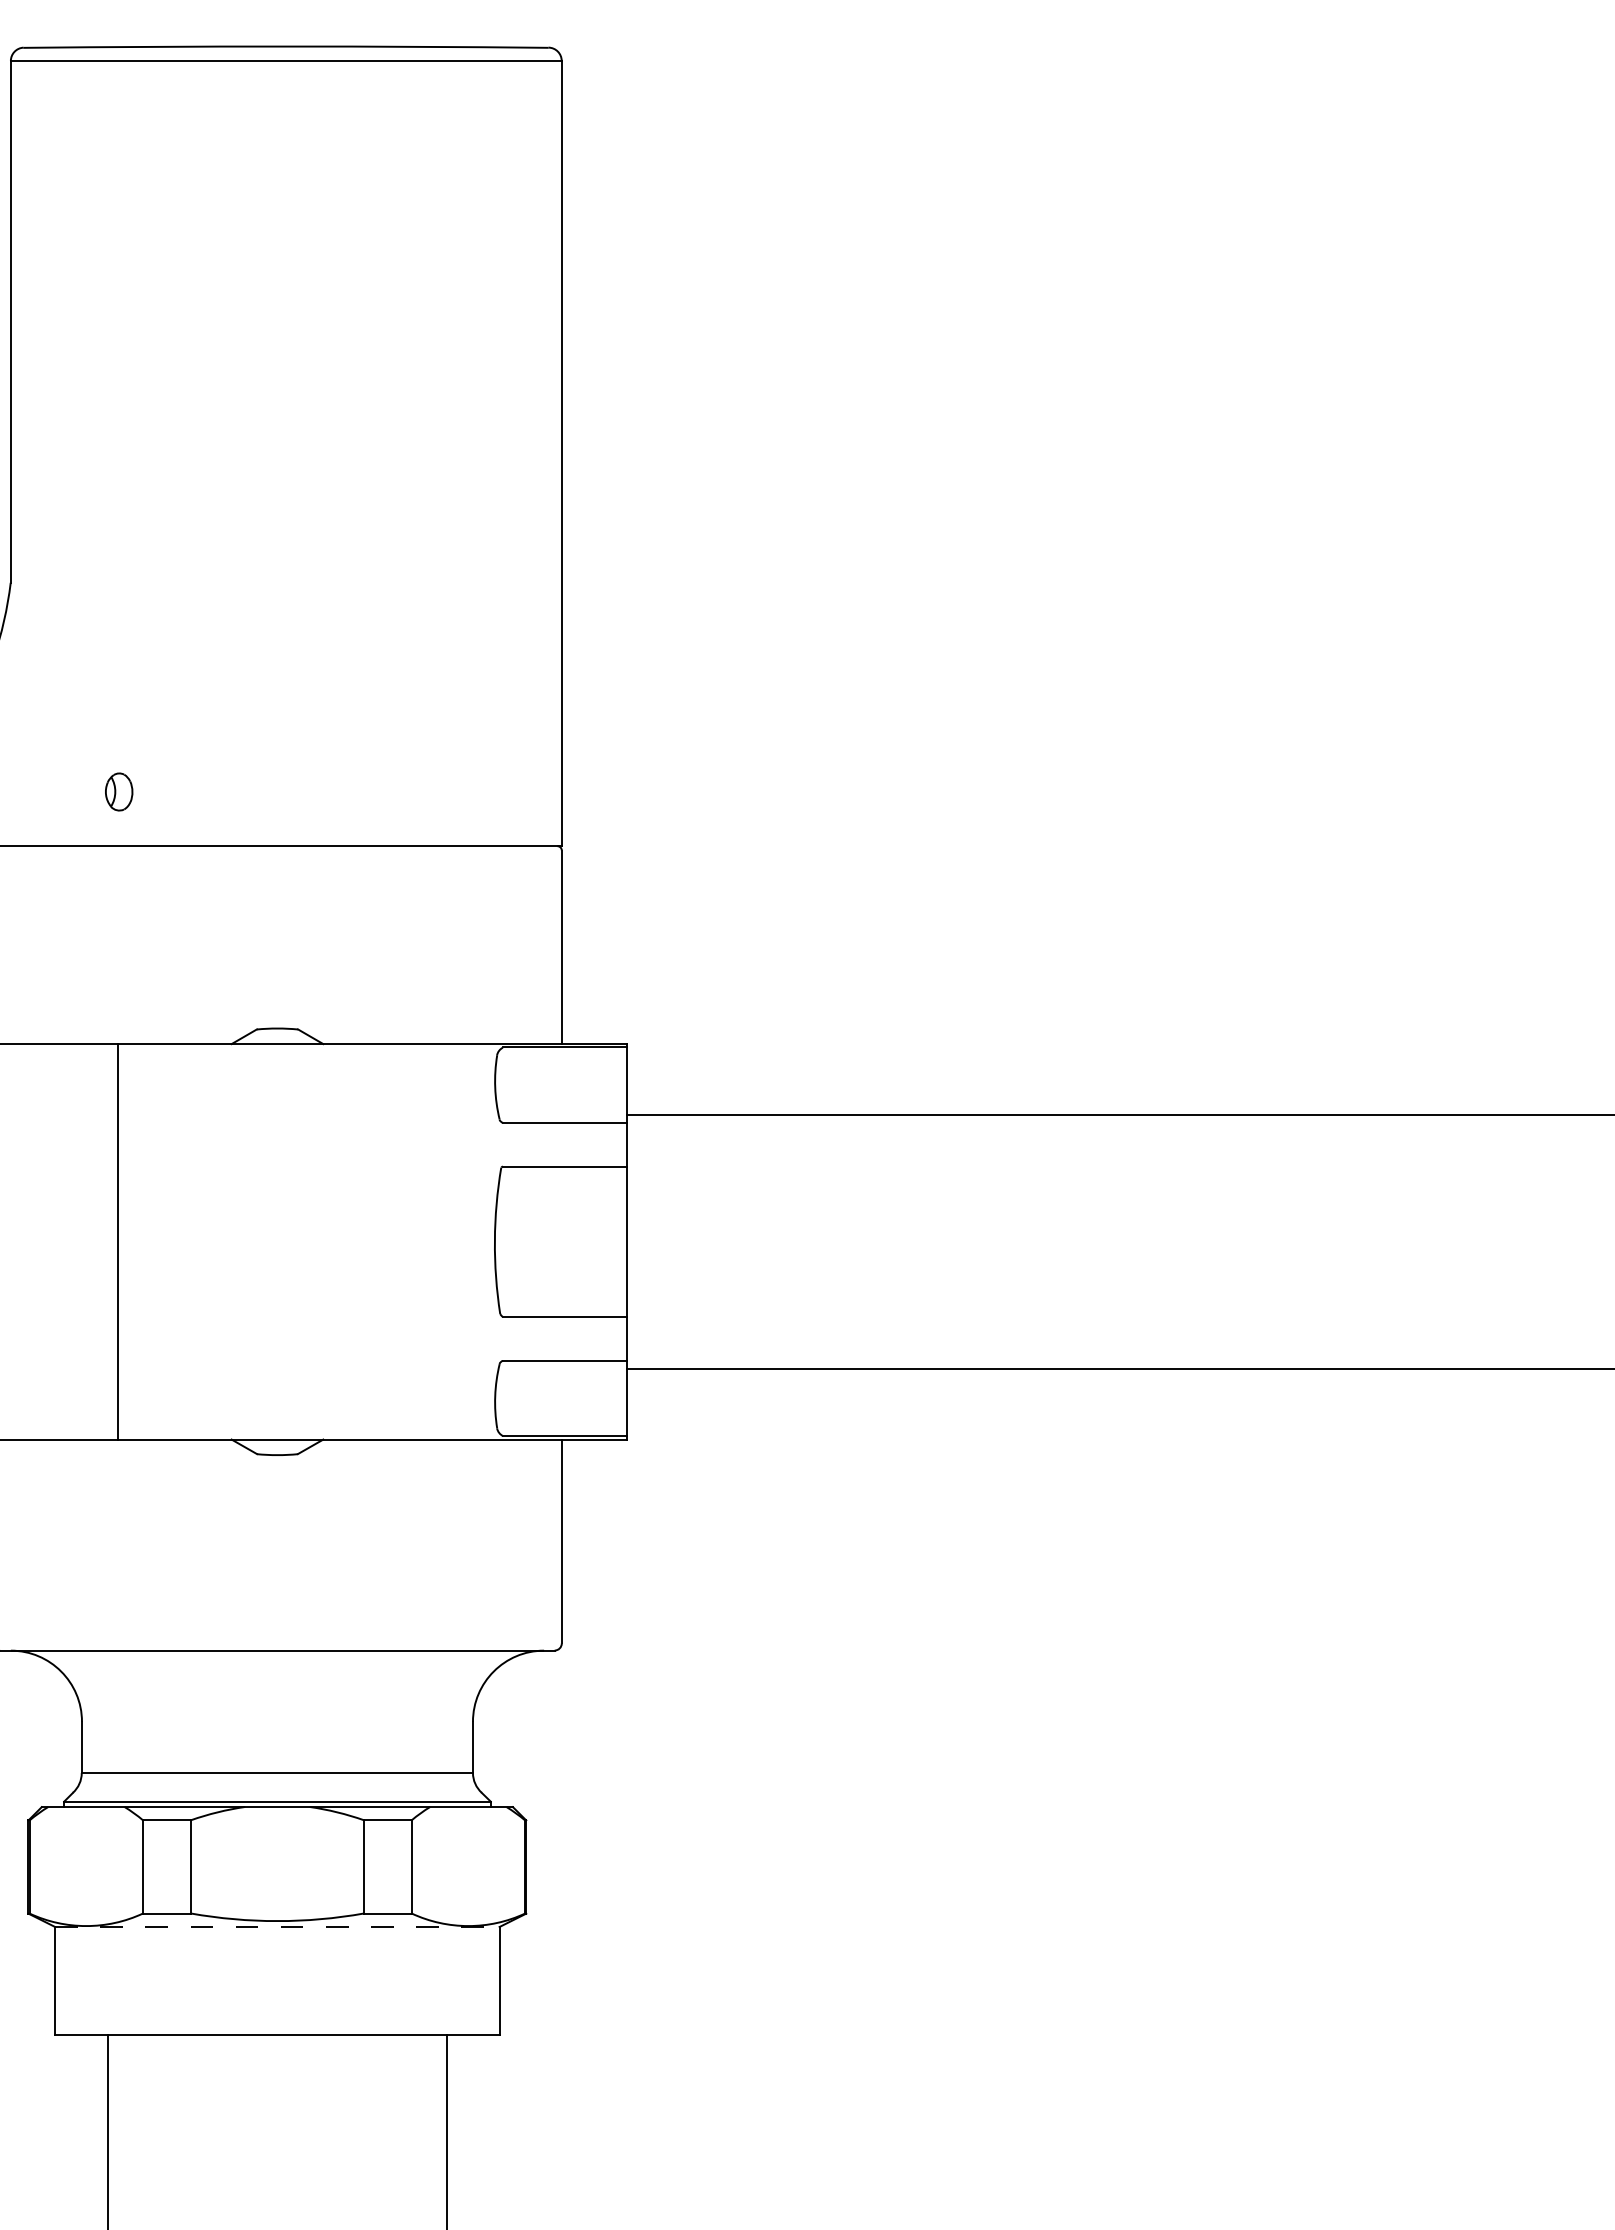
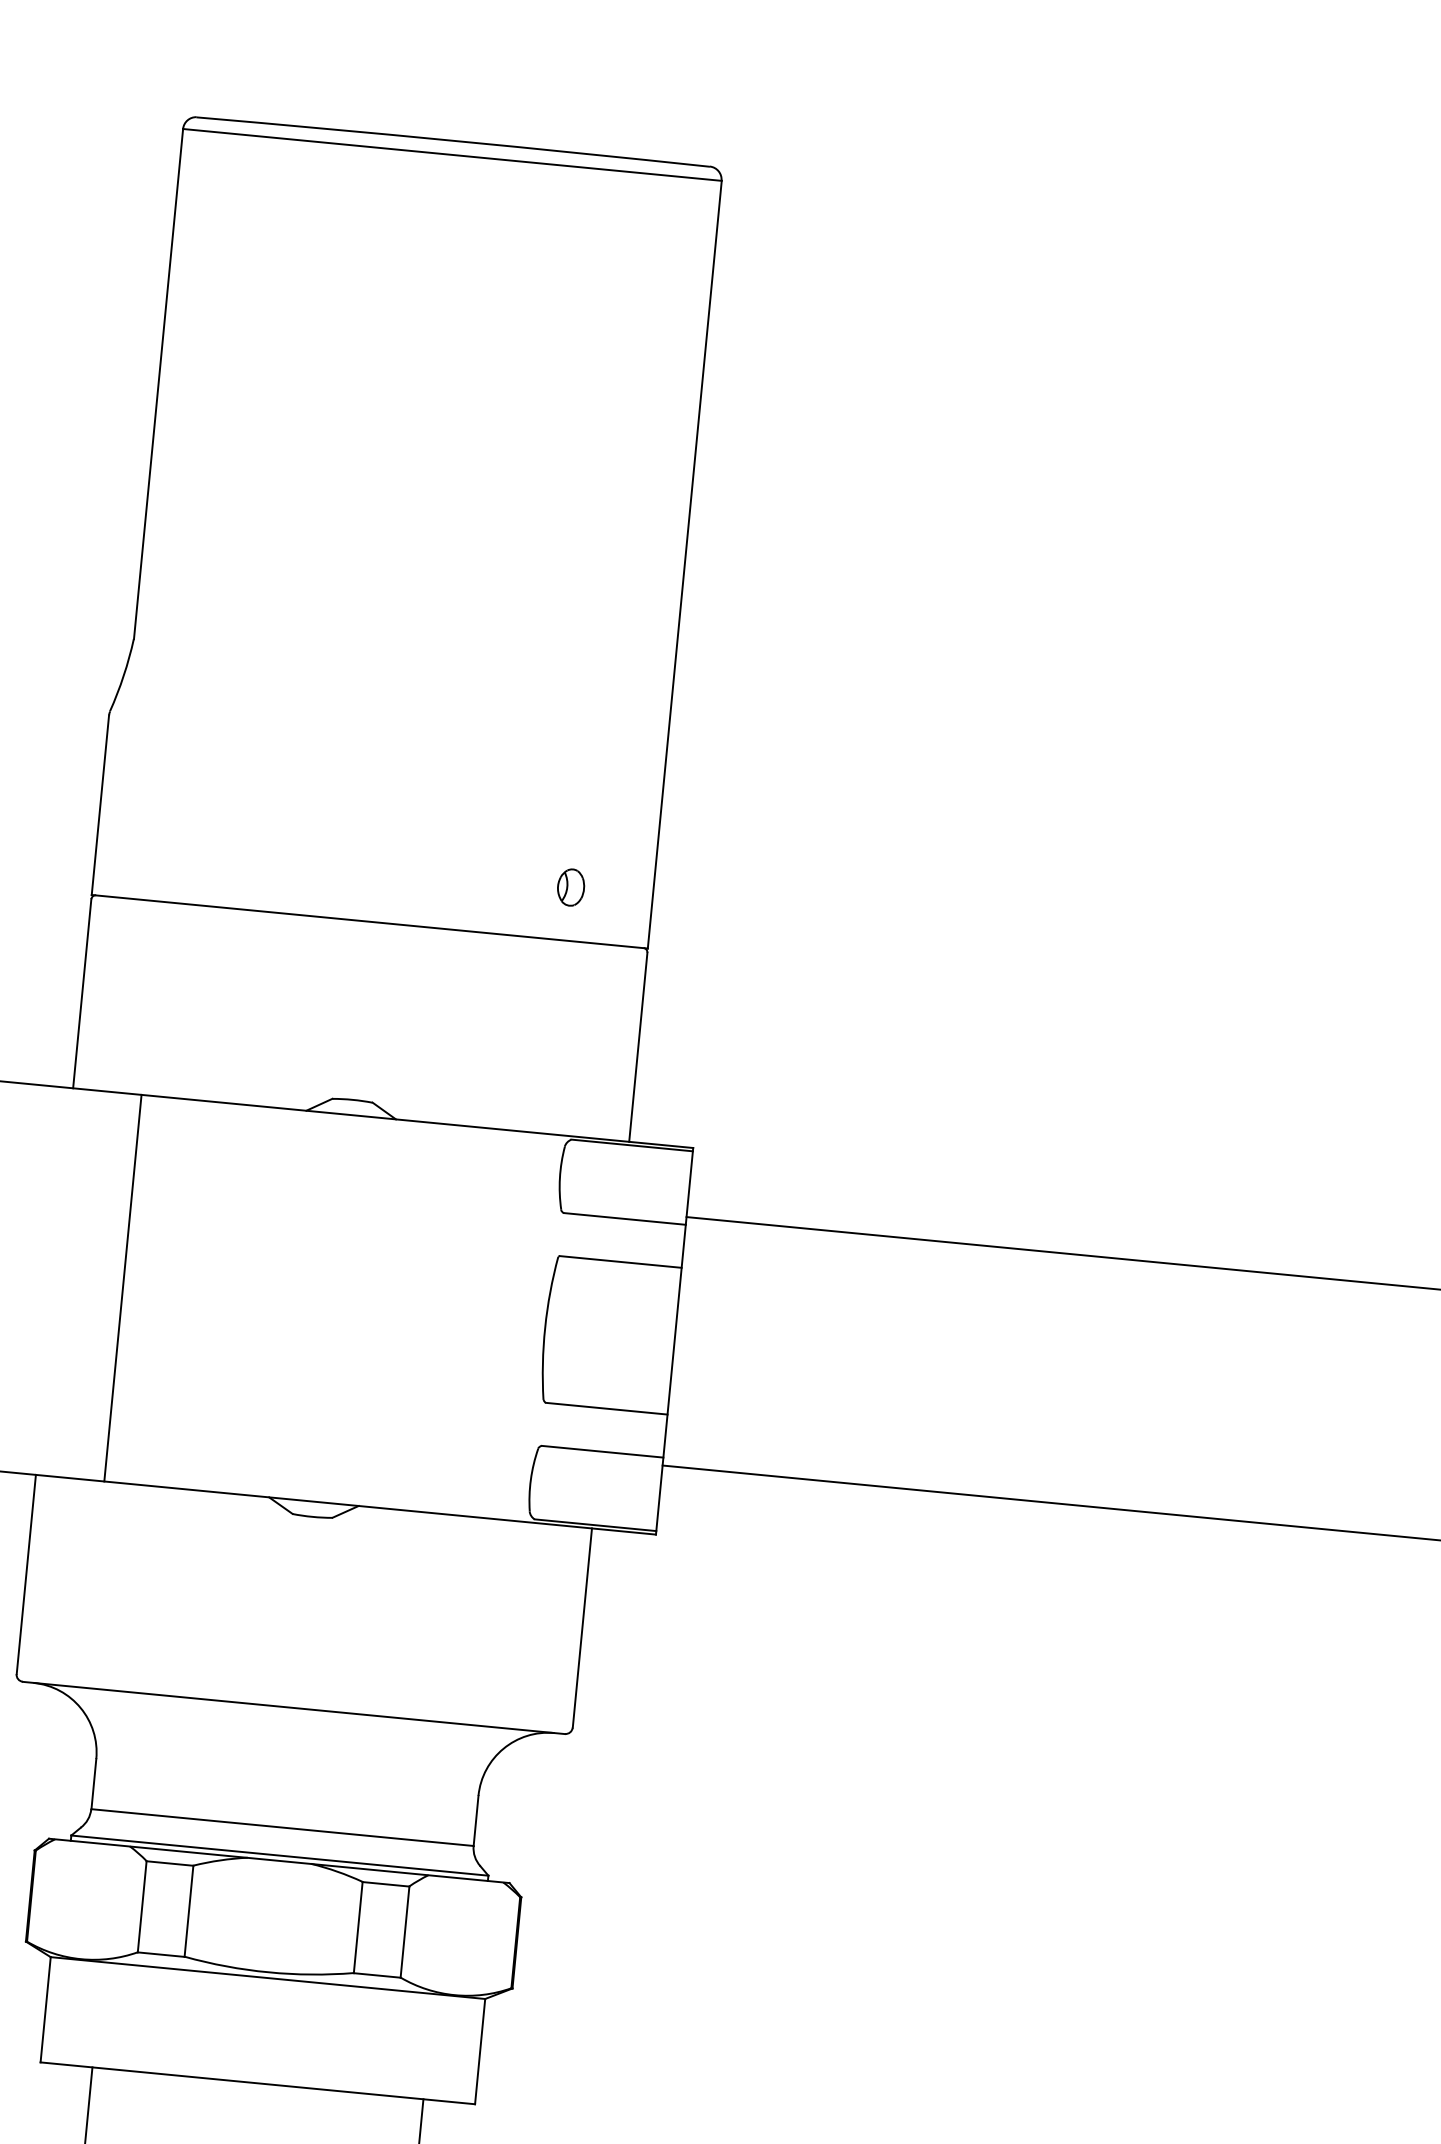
part: (119, 791) -> (571, 887), moved
line: (118, 1241) -> (123, 1287), moved
line: (277, 1926) -> (268, 1977), dashed -> solid

